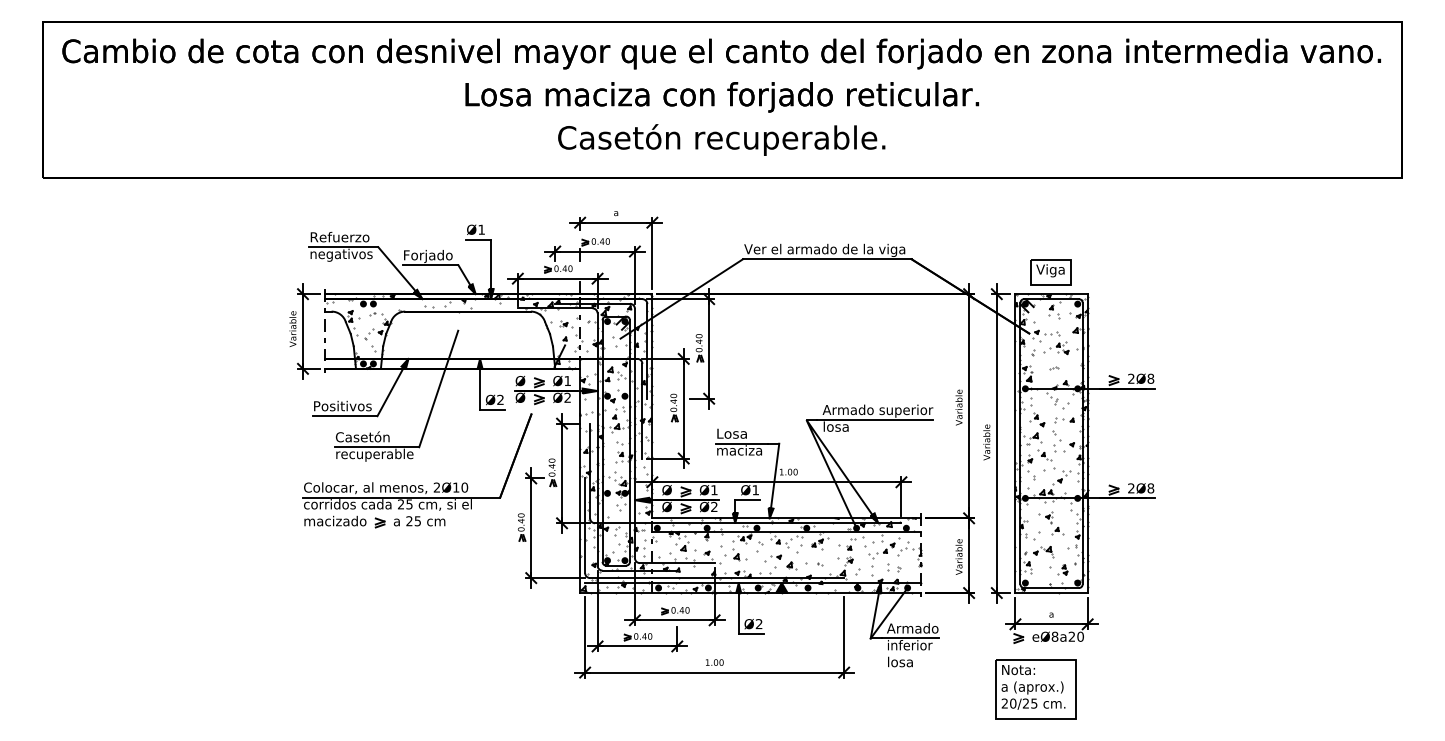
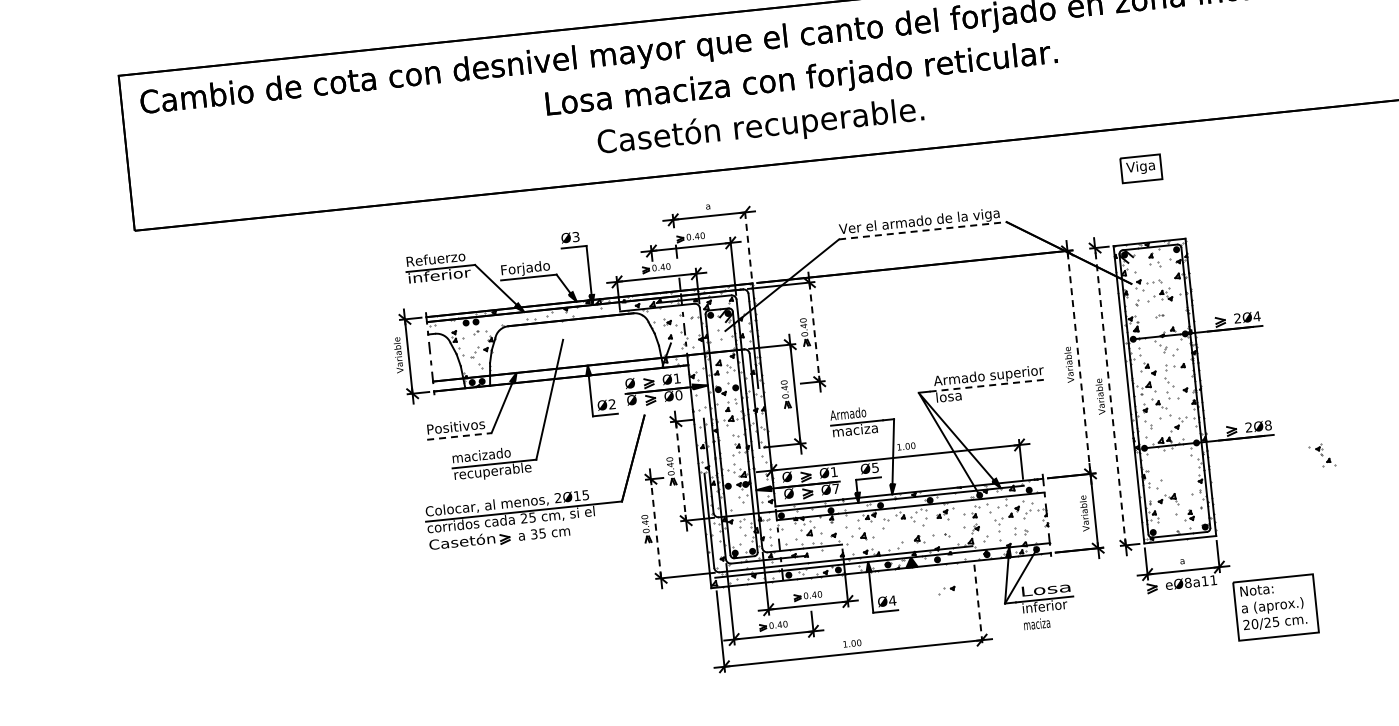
text: (721, 139) -> (760, 127), moved
text: (481, 229) -> (575, 236), Ø1 -> Ø3
line: (652, 253) -> (748, 243), solid -> dashed
text: (341, 254) -> (439, 275), negativos -> inferior
line: (827, 259) -> (923, 231), solid -> dashed
part: (1050, 272) -> (1140, 169), moved
line: (709, 348) -> (814, 331), solid -> dashed
text: (1150, 378) -> (1256, 316), 2Ø8 -> 2Ø4
text: (567, 397) -> (678, 395), Ø2 -> Ø0
line: (969, 405) -> (1079, 361), solid -> dashed
line: (345, 416) -> (459, 436), solid -> dashed
line: (875, 419) -> (987, 385), solid -> dashed
text: (734, 433) -> (848, 413), Losa -> Armado
text: (364, 436) -> (480, 454), Casetón -> macizado
line: (996, 443) -> (1110, 396), solid -> dashed
line: (562, 473) -> (681, 471), solid -> dashed
text: (464, 487) -> (585, 495), 2Ø10 -> 2Ø15
text: (755, 490) -> (875, 468), Ø1 -> Ø5
text: (714, 506) -> (836, 488), Ø2 -> Ø7
text: (336, 520) -> (461, 541), macizado -> Casetón
text: (409, 521) -> (534, 534), 25 -> 35
part: (1051, 523) -> (1322, 455), moved
line: (531, 528) -> (656, 529), solid -> dashed
part: (772, 558) -> (946, 590), moved
text: (758, 624) -> (891, 601), Ø2 -> Ø4
text: (912, 628) -> (1045, 589), Armado -> Losa
text: (1075, 636) -> (1208, 580), eØ8a20 -> eØ8a11
line: (844, 637) -> (978, 605), solid -> dashed
text: (900, 661) -> (1037, 623), losa -> maciza
part: (1035, 689) -> (1275, 607), moved

